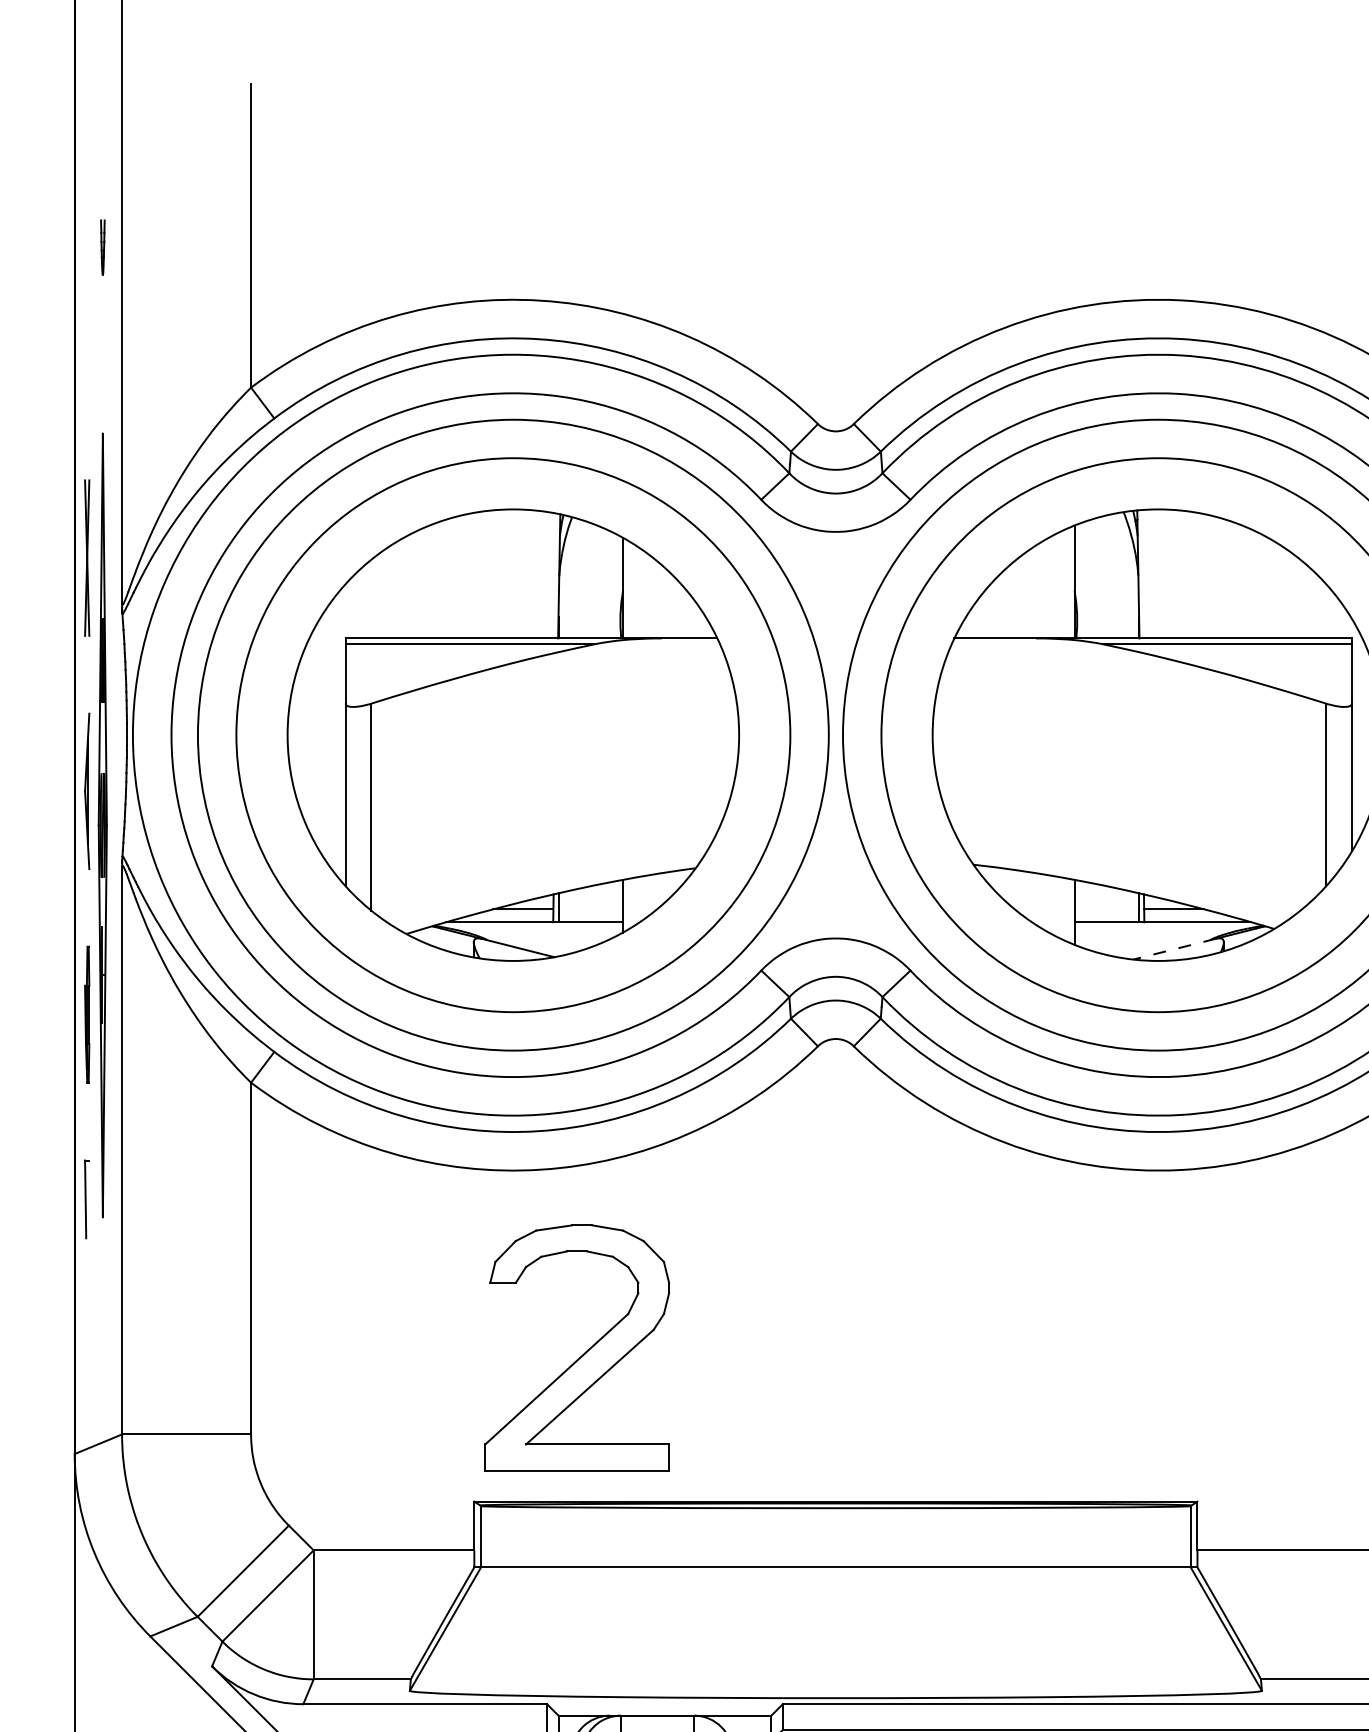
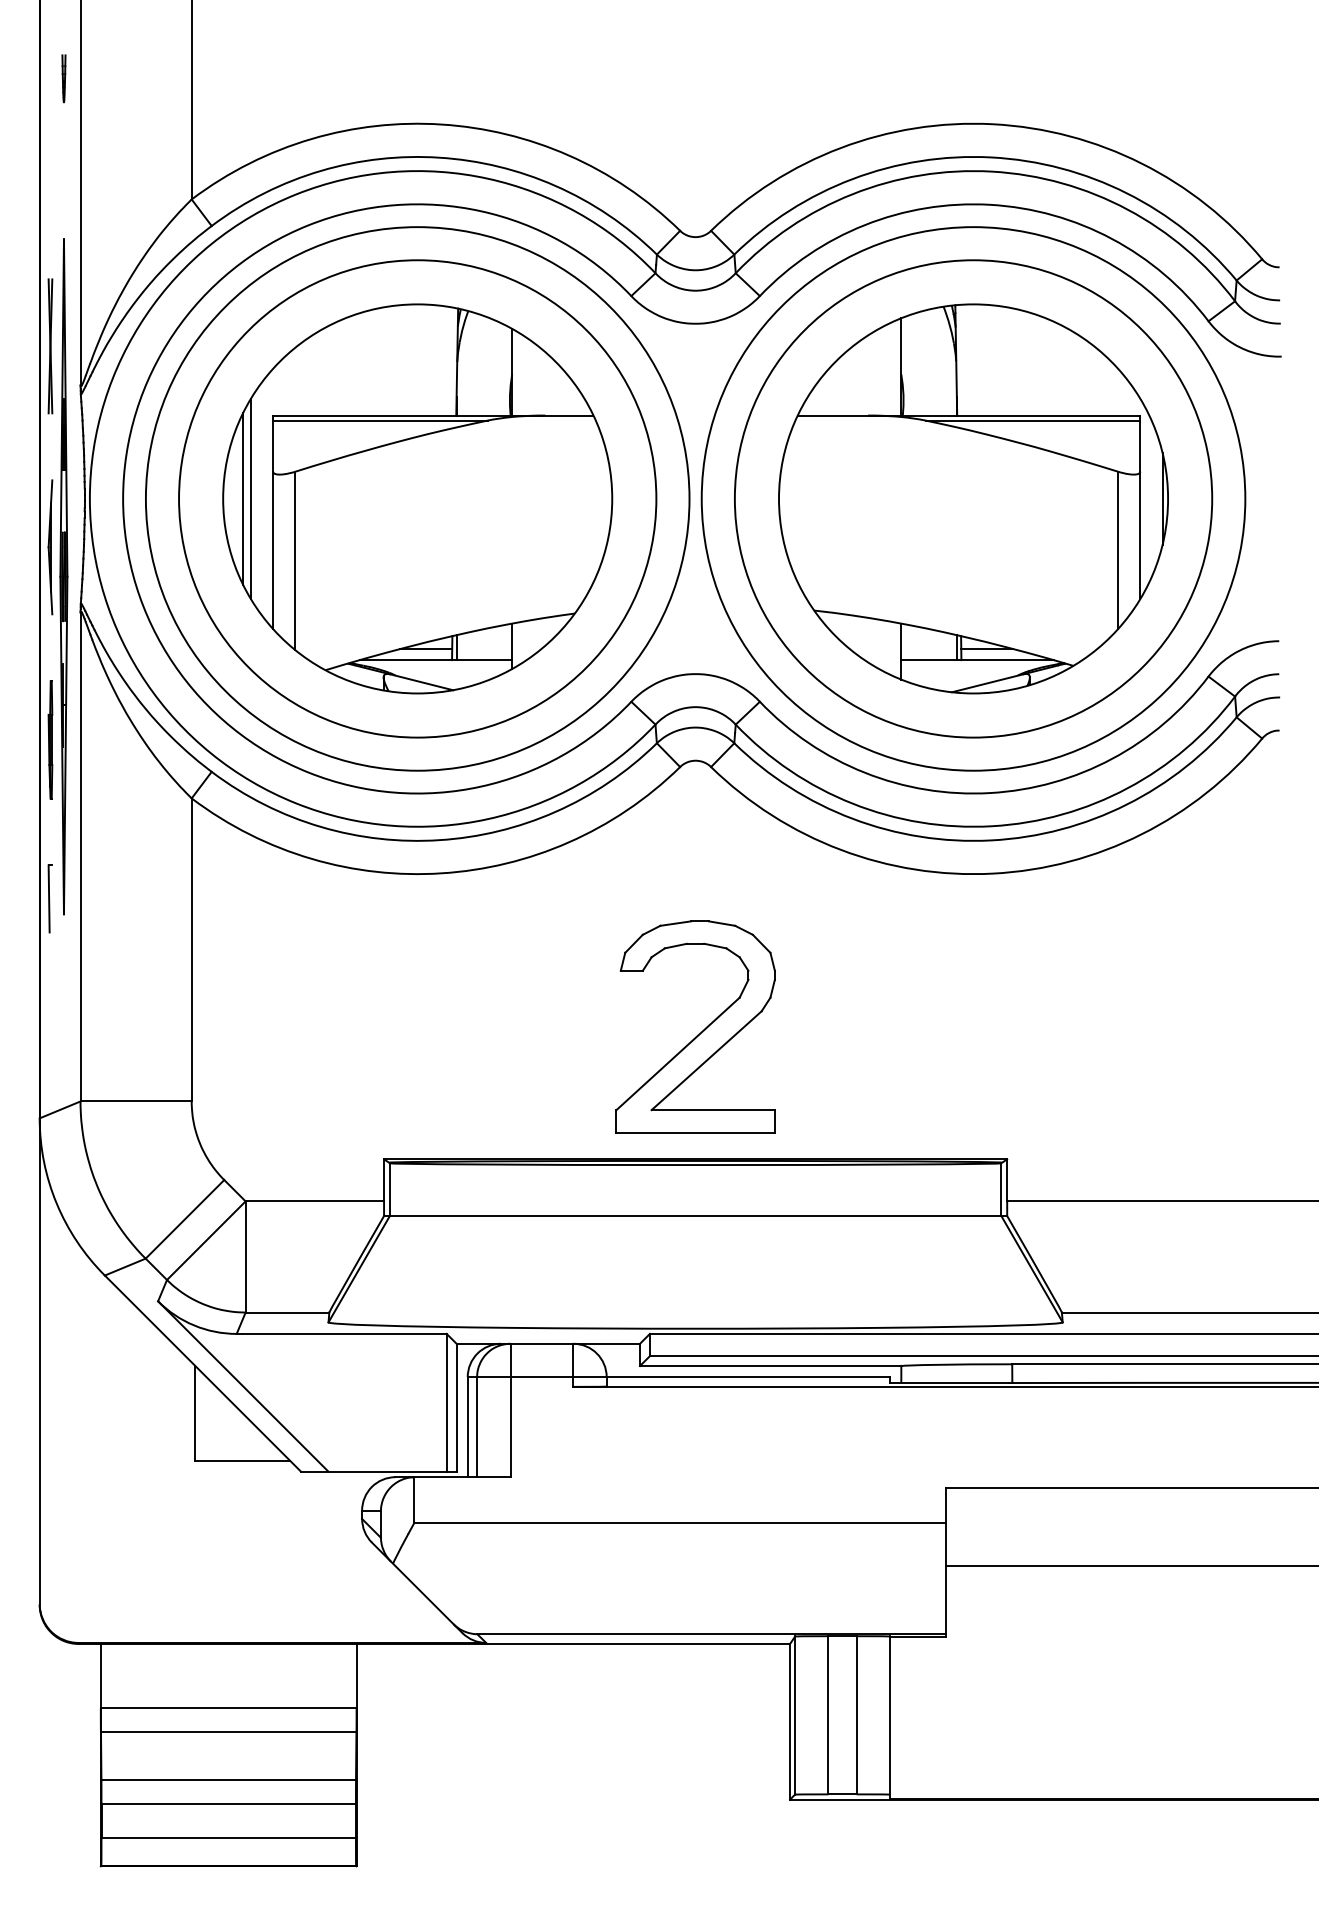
line: (311, 734) -> (243, 498), added
line: (319, 734) -> (250, 498), added
line: (1174, 949) -> (987, 683), dashed -> solid
part: (580, 1355) -> (698, 1033), moved

